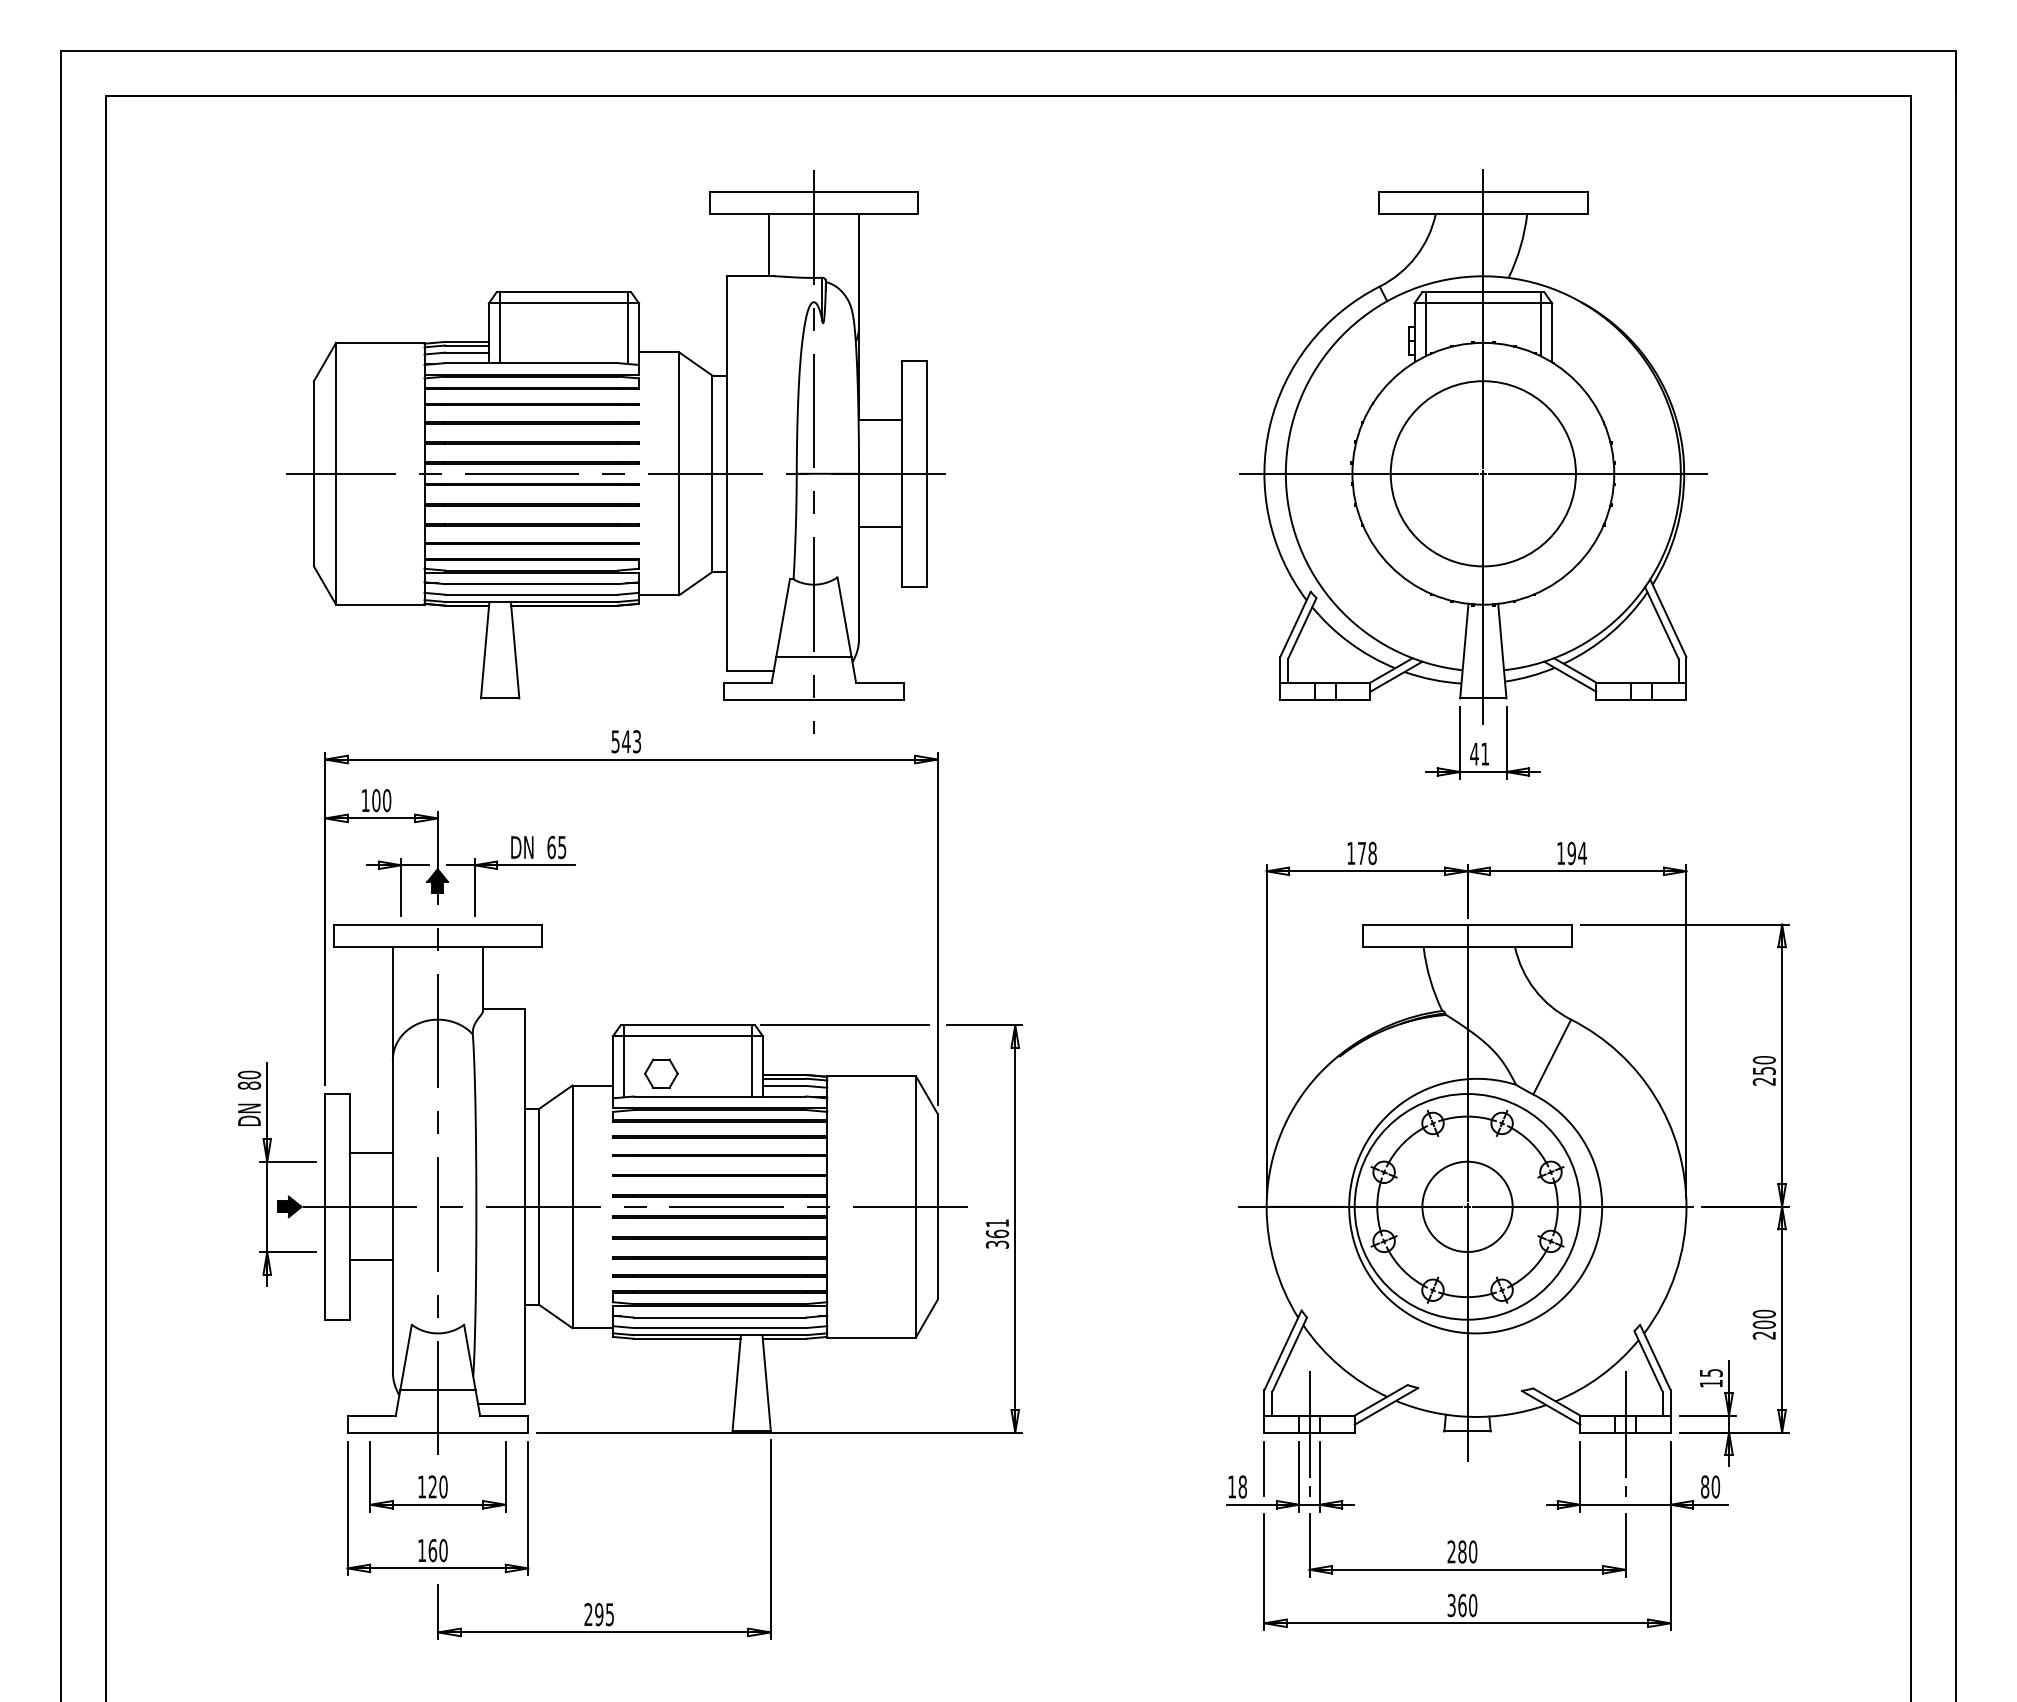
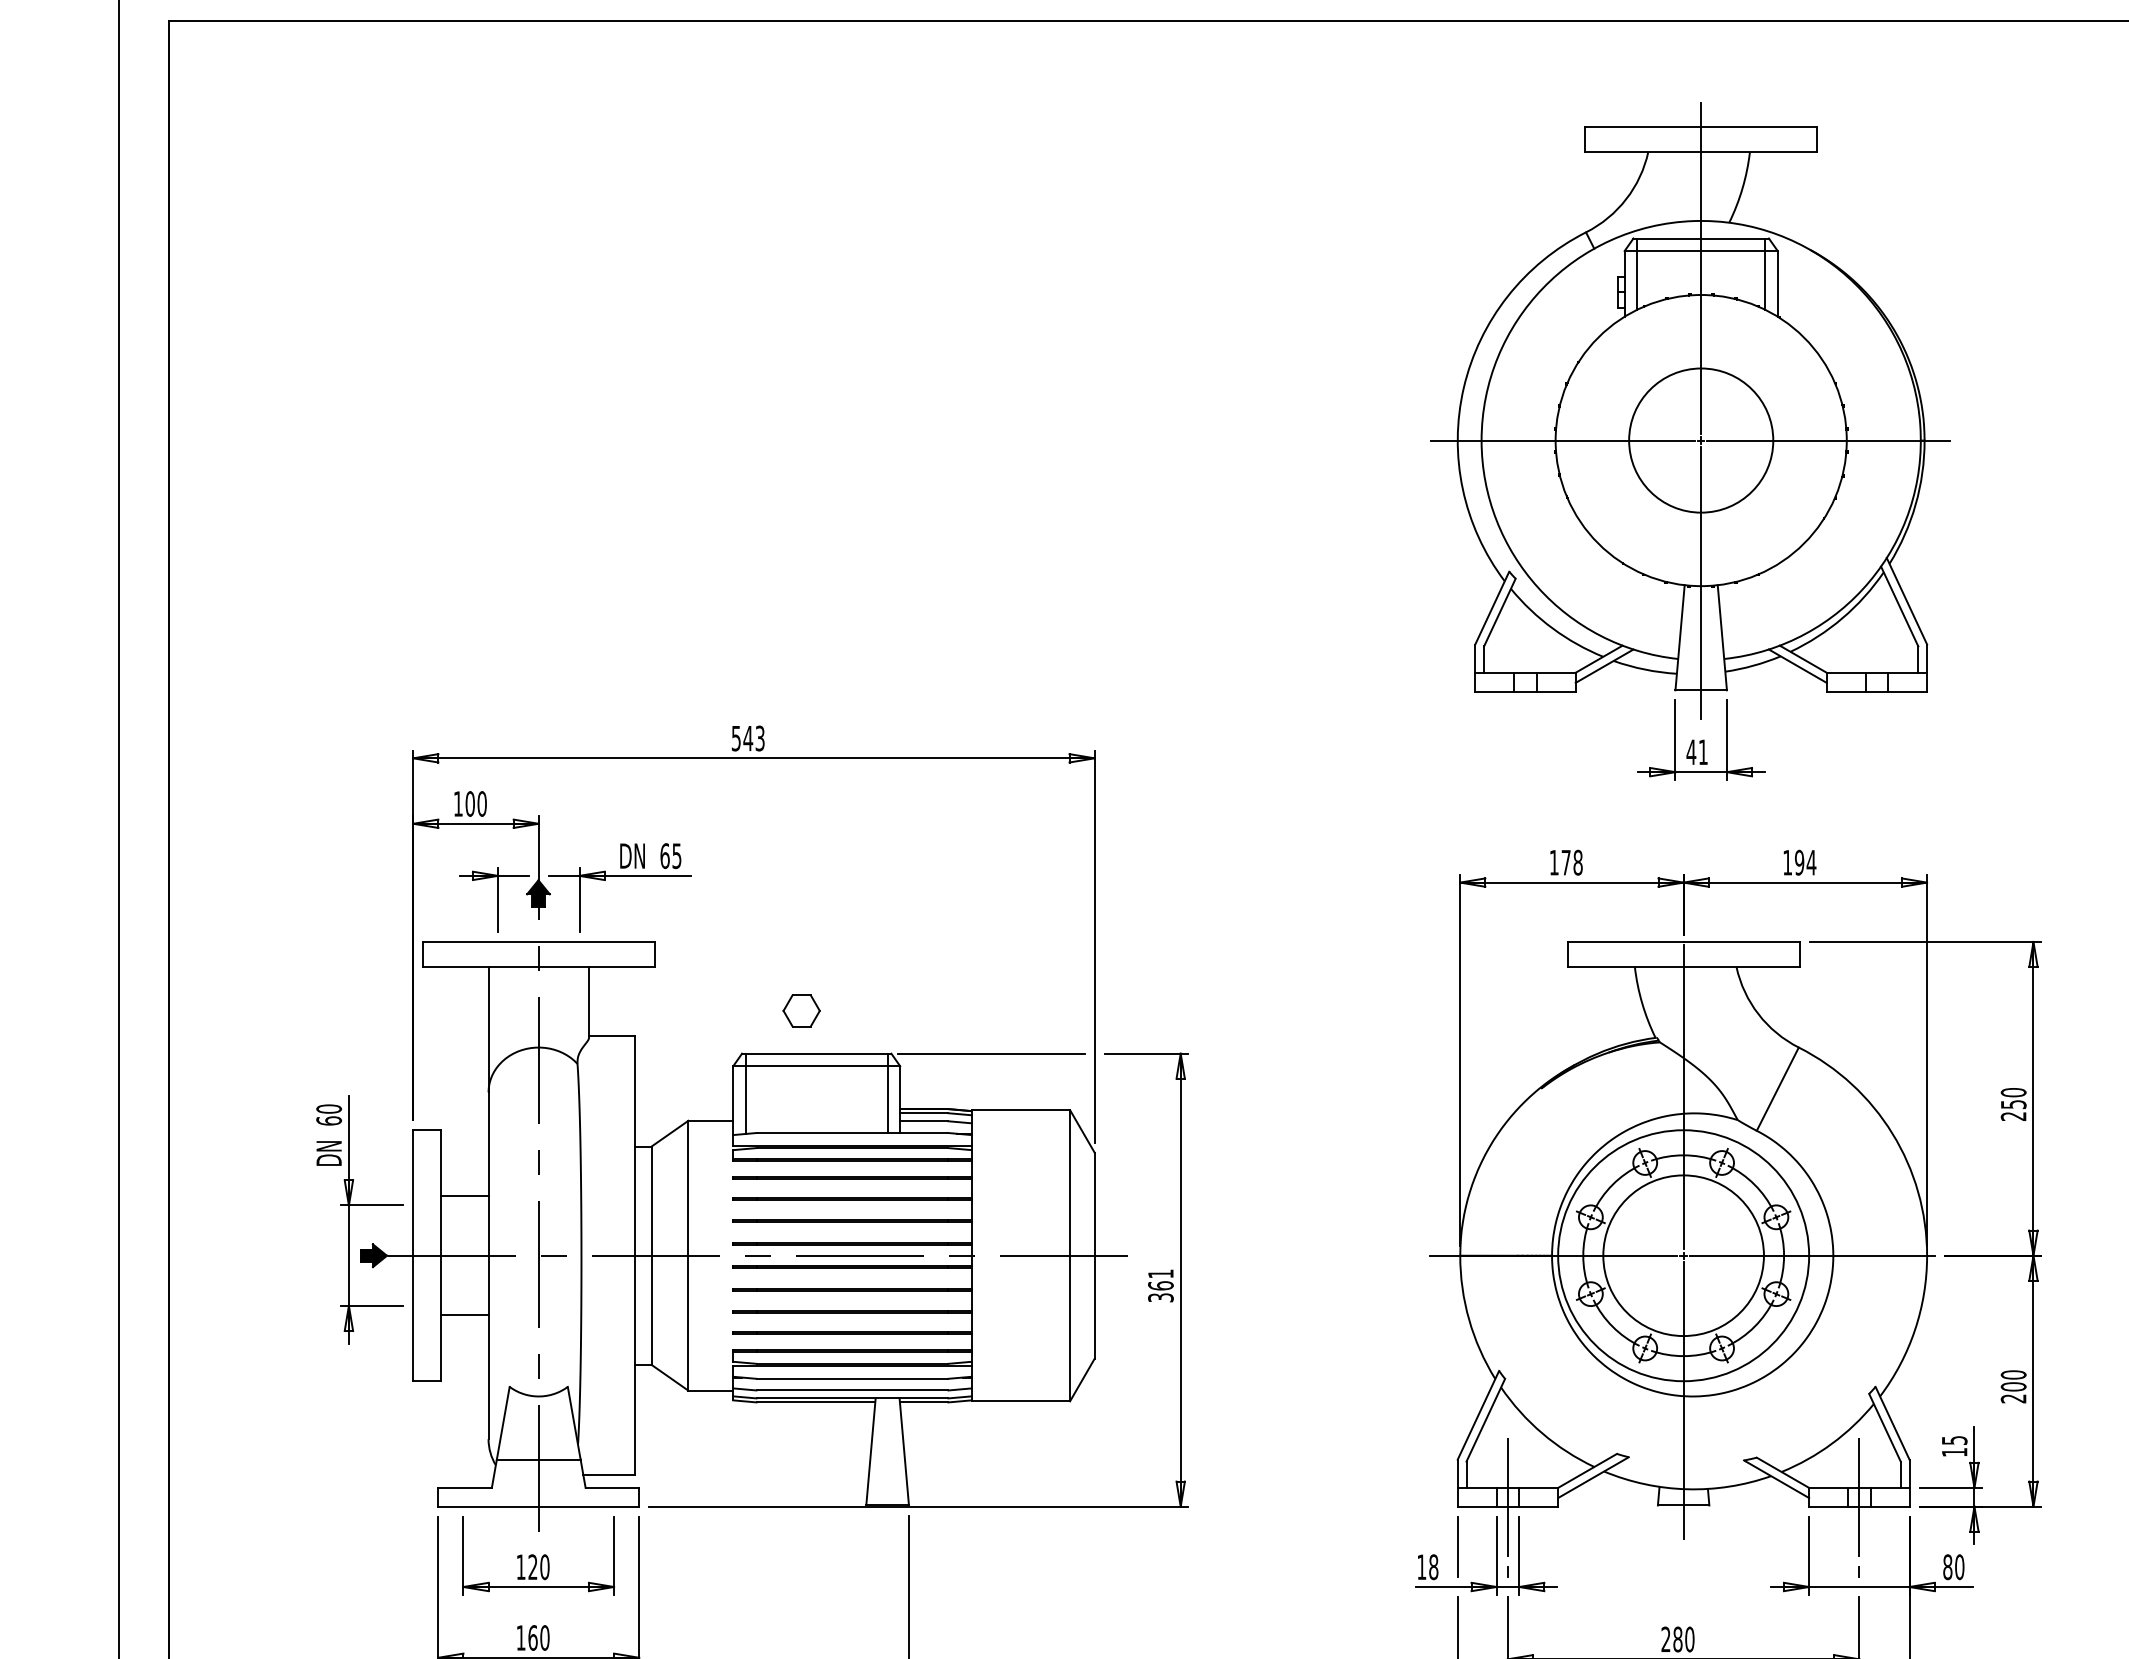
part: (615, 451) -> (736, 415), removed
circle: (1482, 473) -> (1700, 440), size x0.7
part: (661, 1073) -> (801, 1010), moved
text: (248, 1085) -> (328, 1120), 80 -> 60
circle: (1467, 1206) -> (1683, 1255), size x1.6

